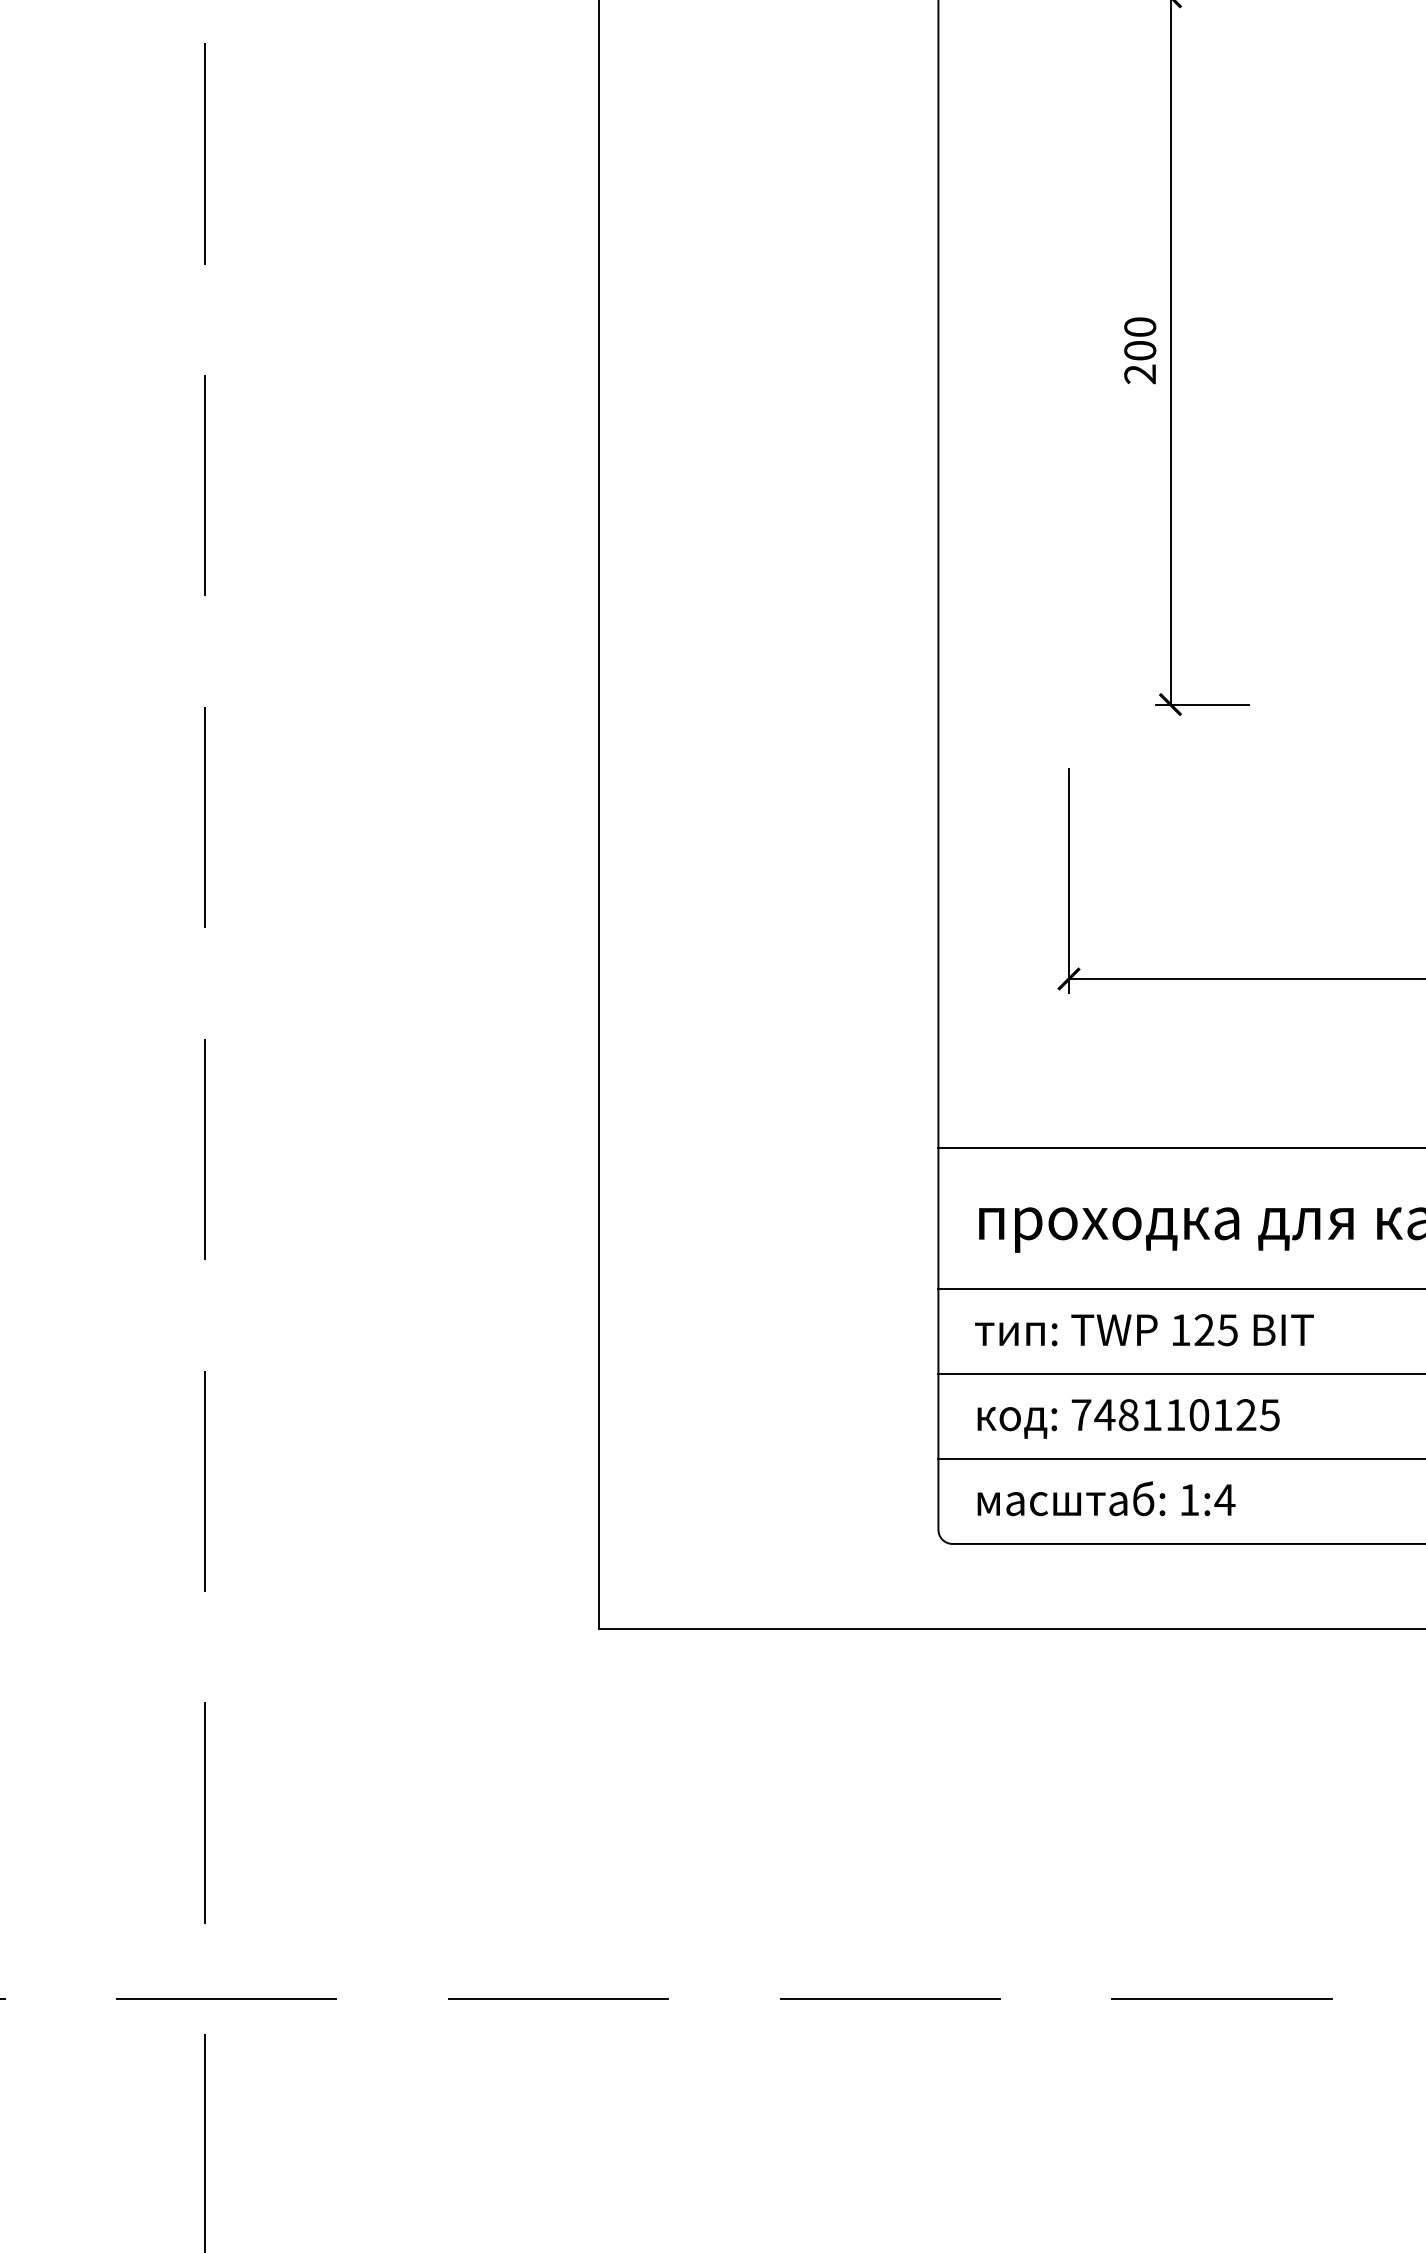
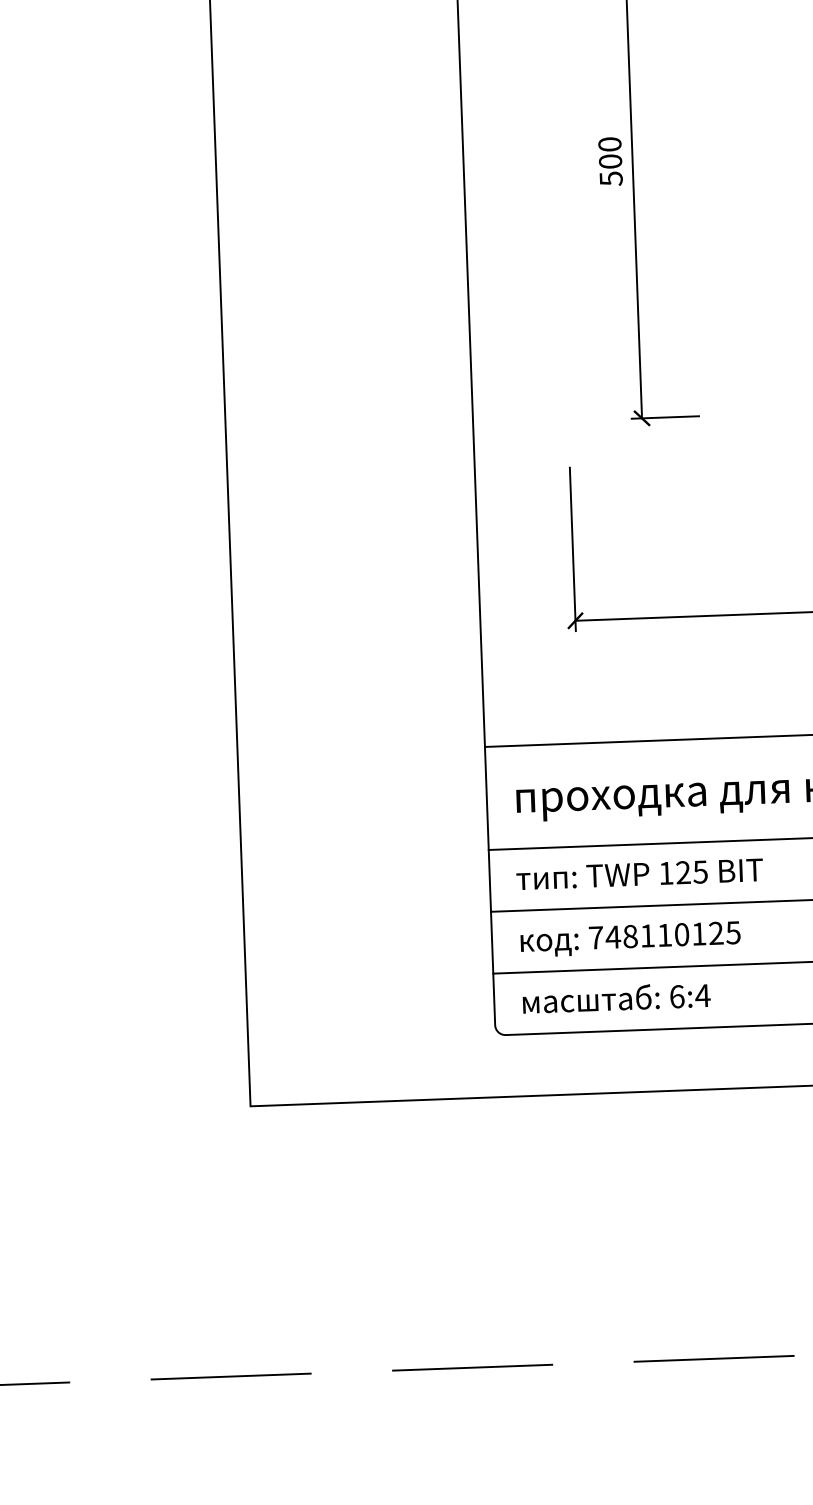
text: (1140, 374) -> (611, 178), 200 -> 500
text: (1189, 1500) -> (677, 997), 1:4 -> 6:4

